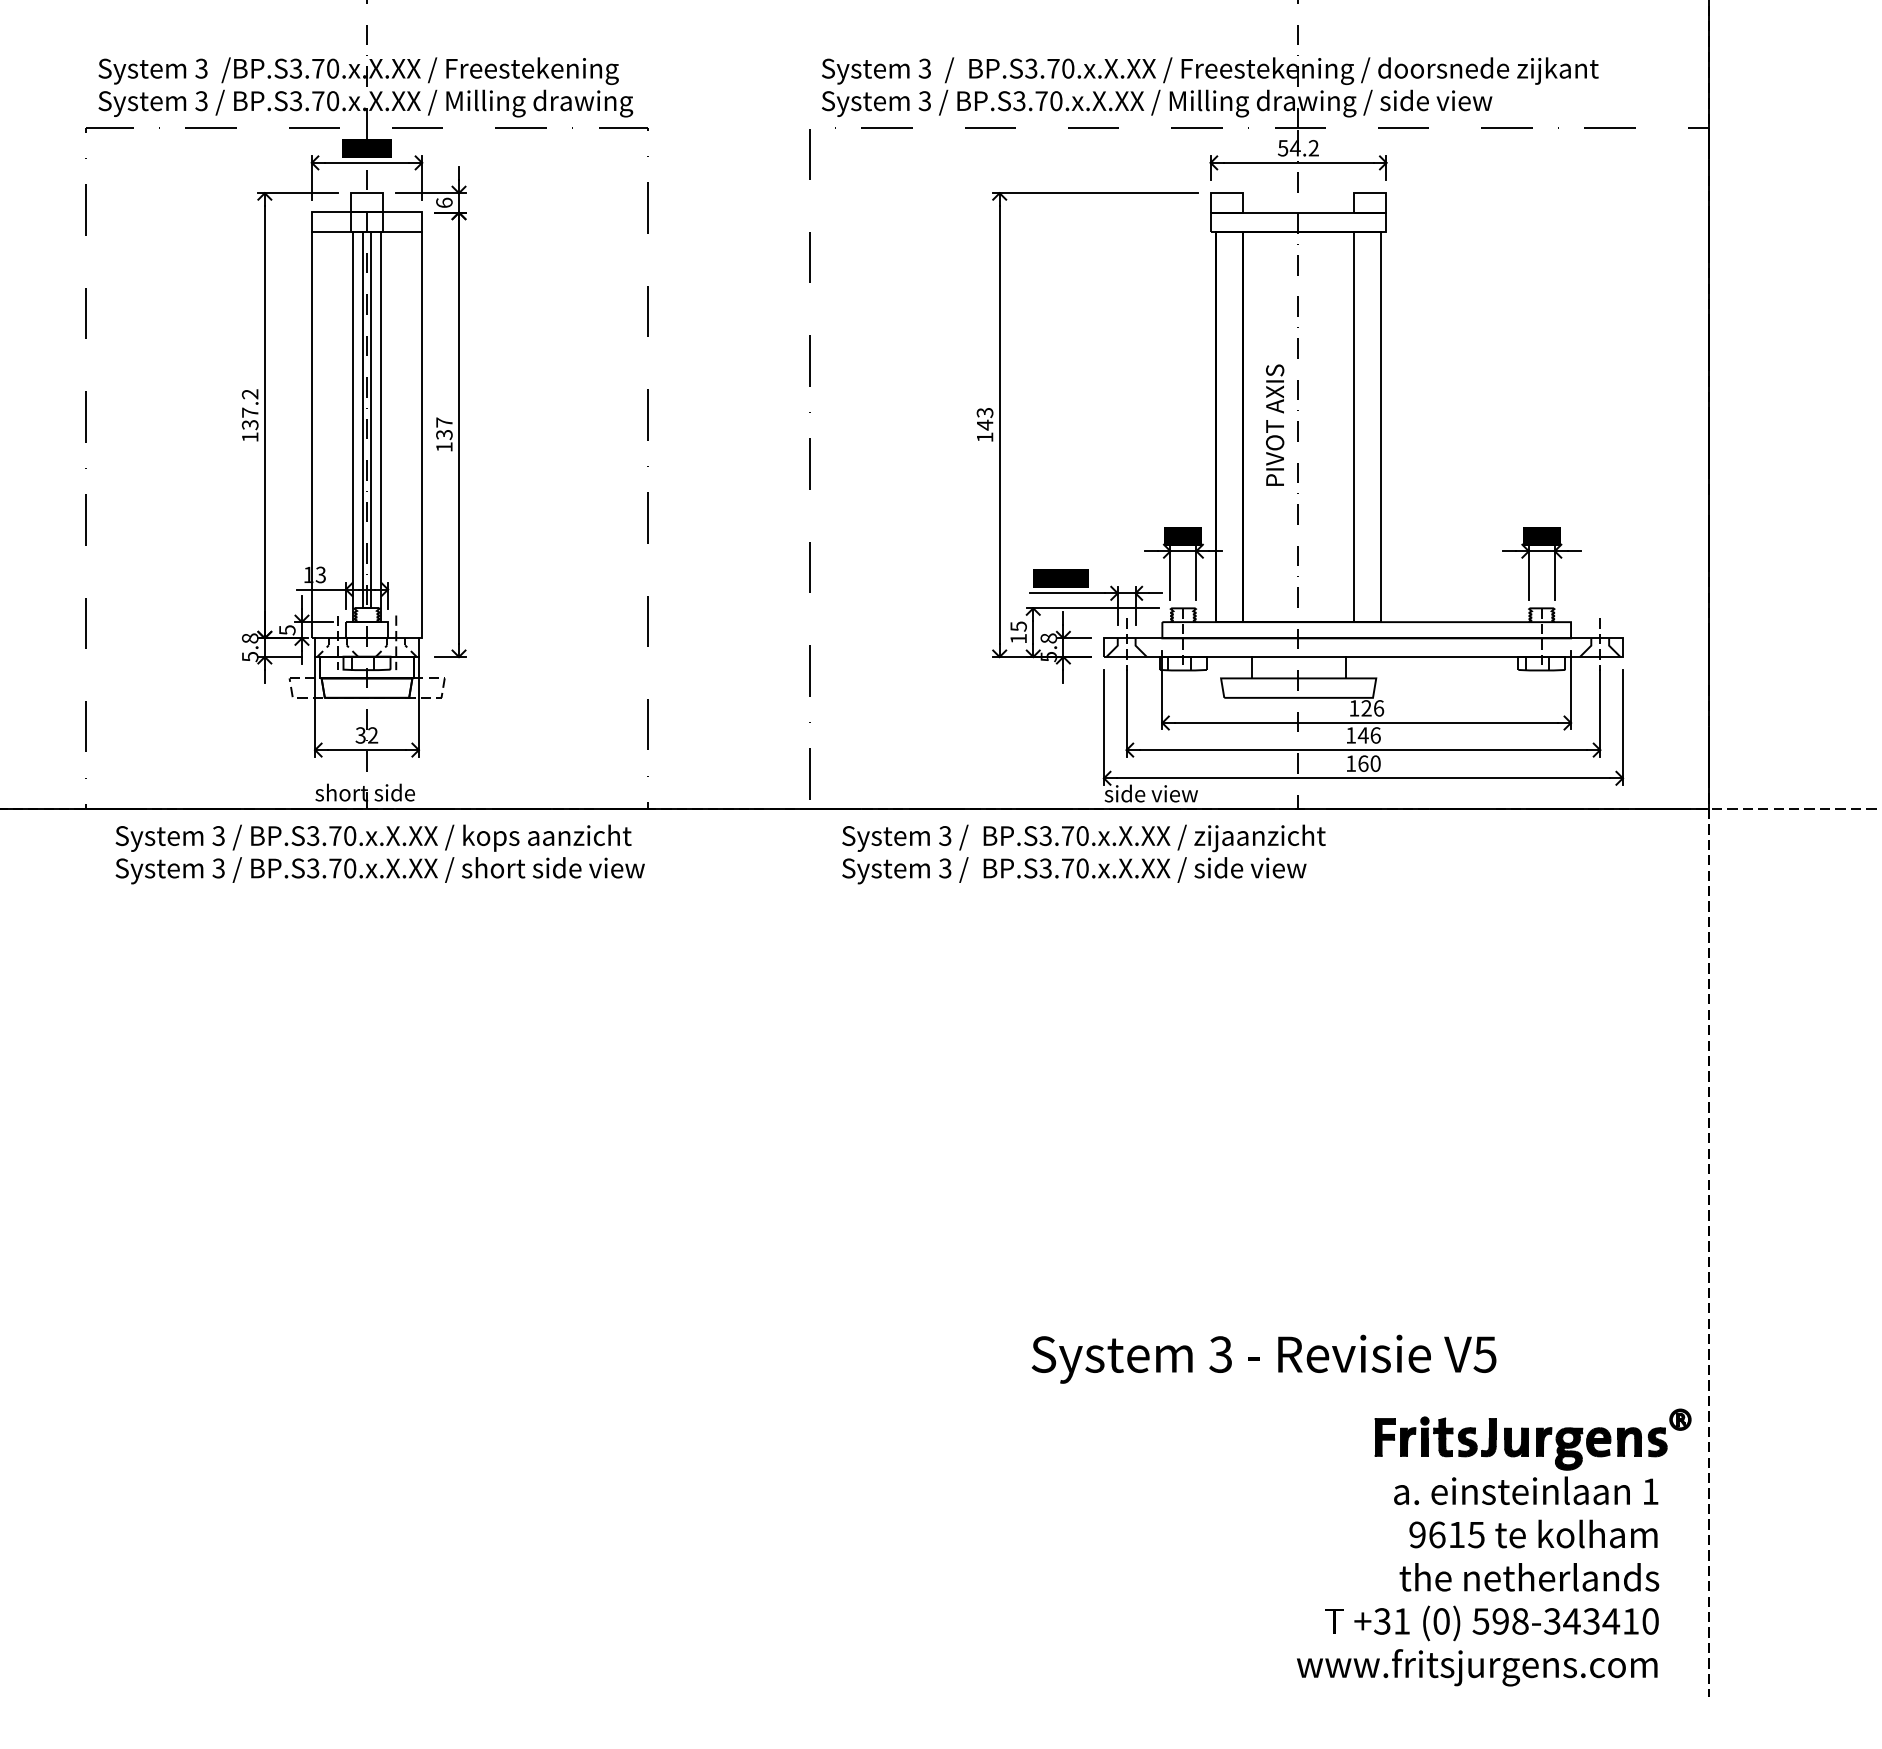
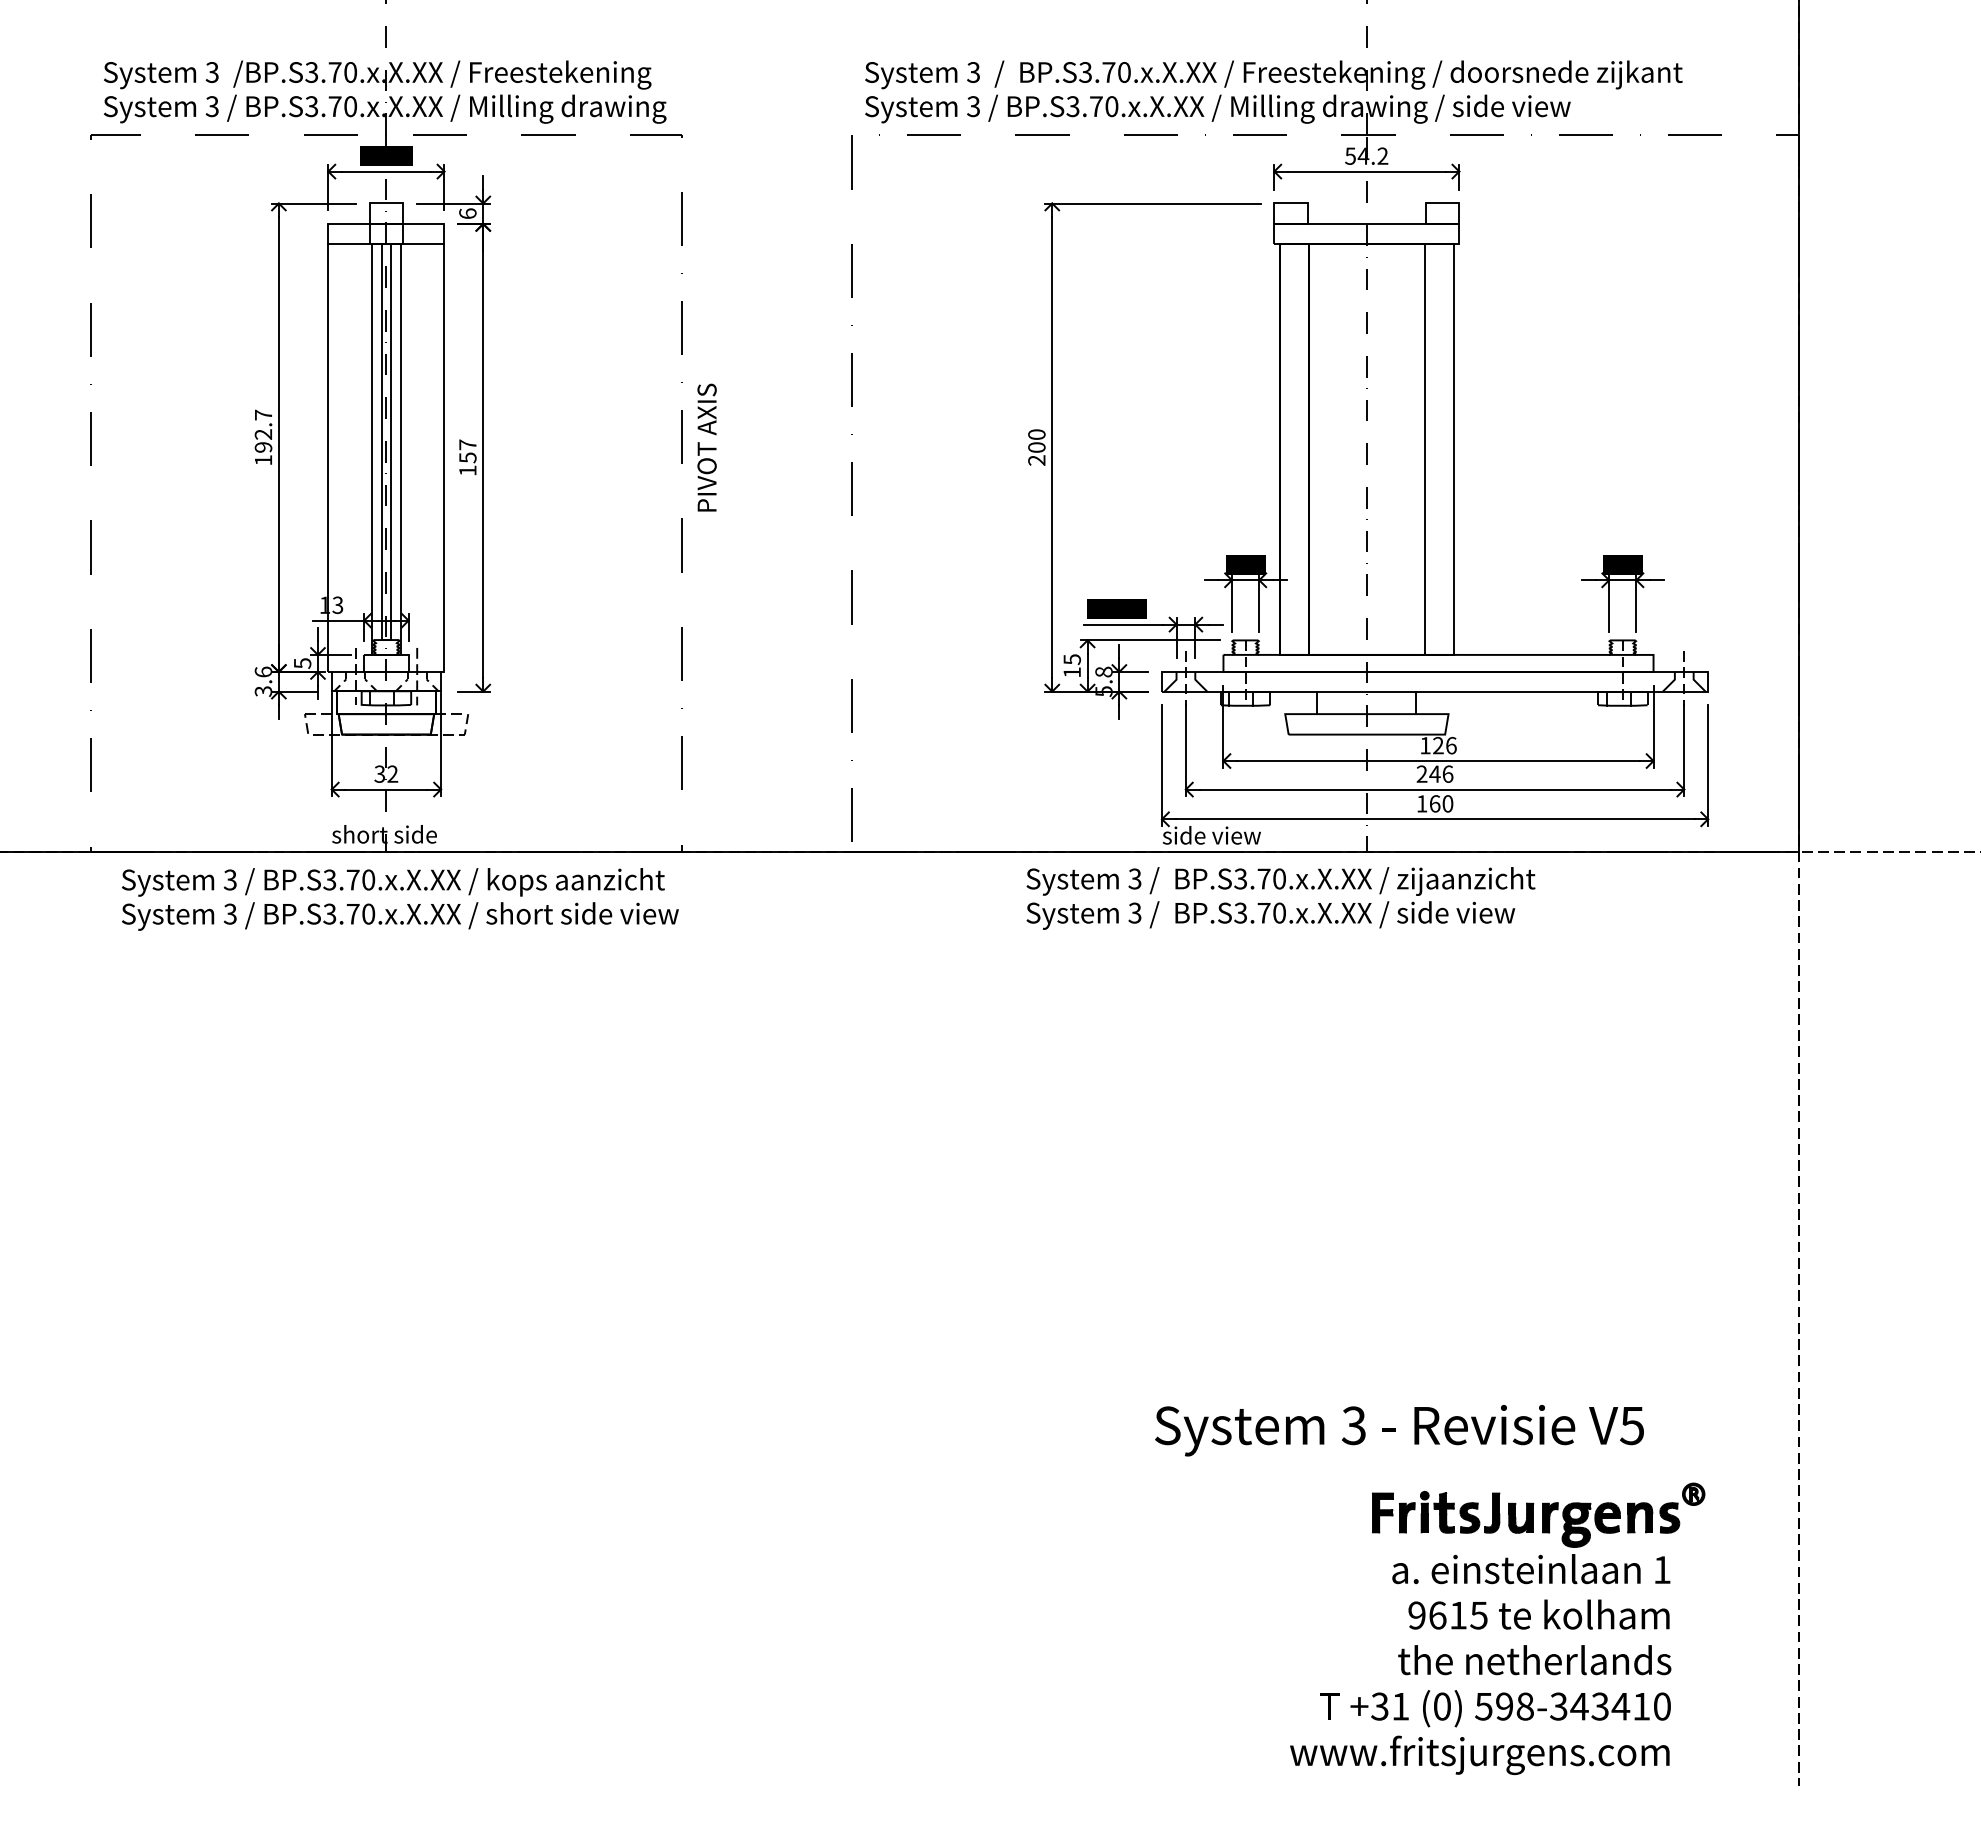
text: (250, 408) -> (263, 430), 137.2 -> 192.7
text: (984, 425) -> (1036, 447), 143 -> 200
text: (1274, 425) -> (706, 447), moved
text: (444, 434) -> (467, 457), 137 -> 157
text: (250, 647) -> (263, 681), 5.8 -> 3.6
text: (1350, 734) -> (1421, 773), 146 -> 246
text: (1083, 854) -> (1280, 898), moved
text: (1264, 1359) -> (1399, 1430), moved
part: (1494, 1547) -> (1497, 1628), moved

